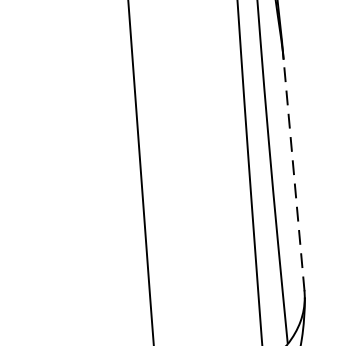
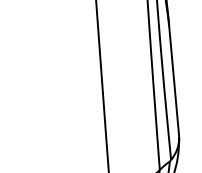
line: (294, 175) -> (174, 80), dashed -> solid

